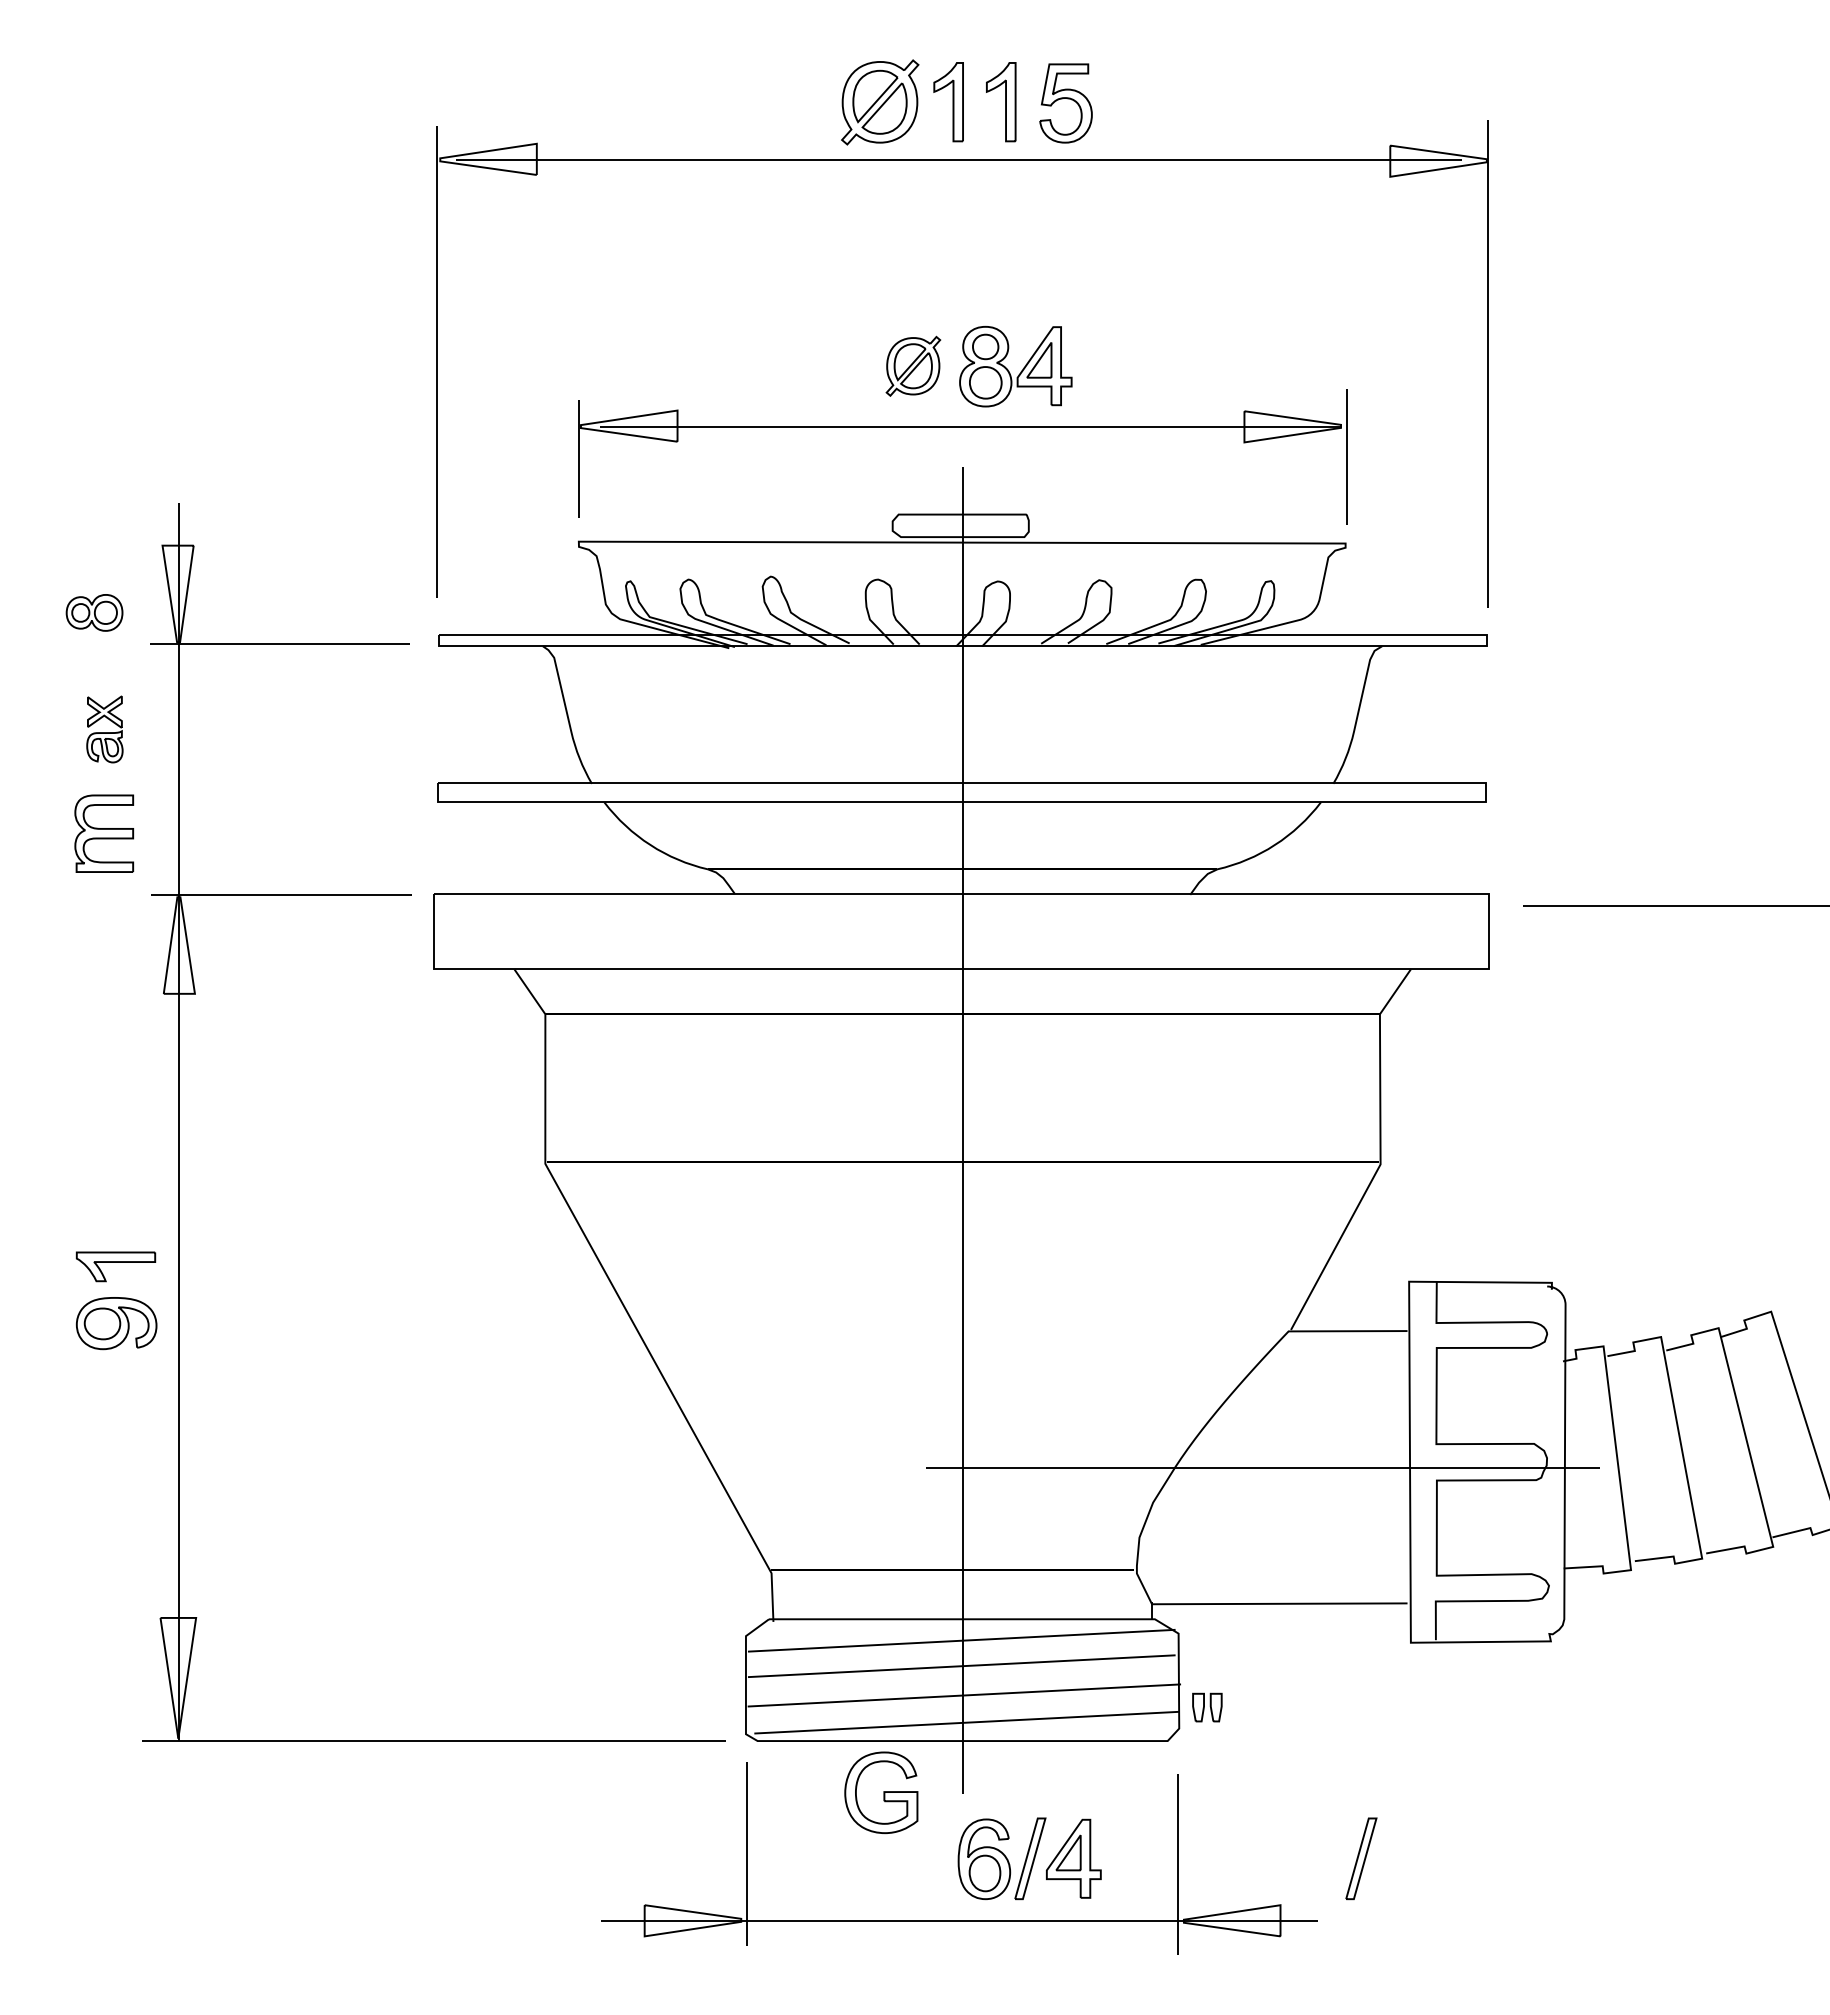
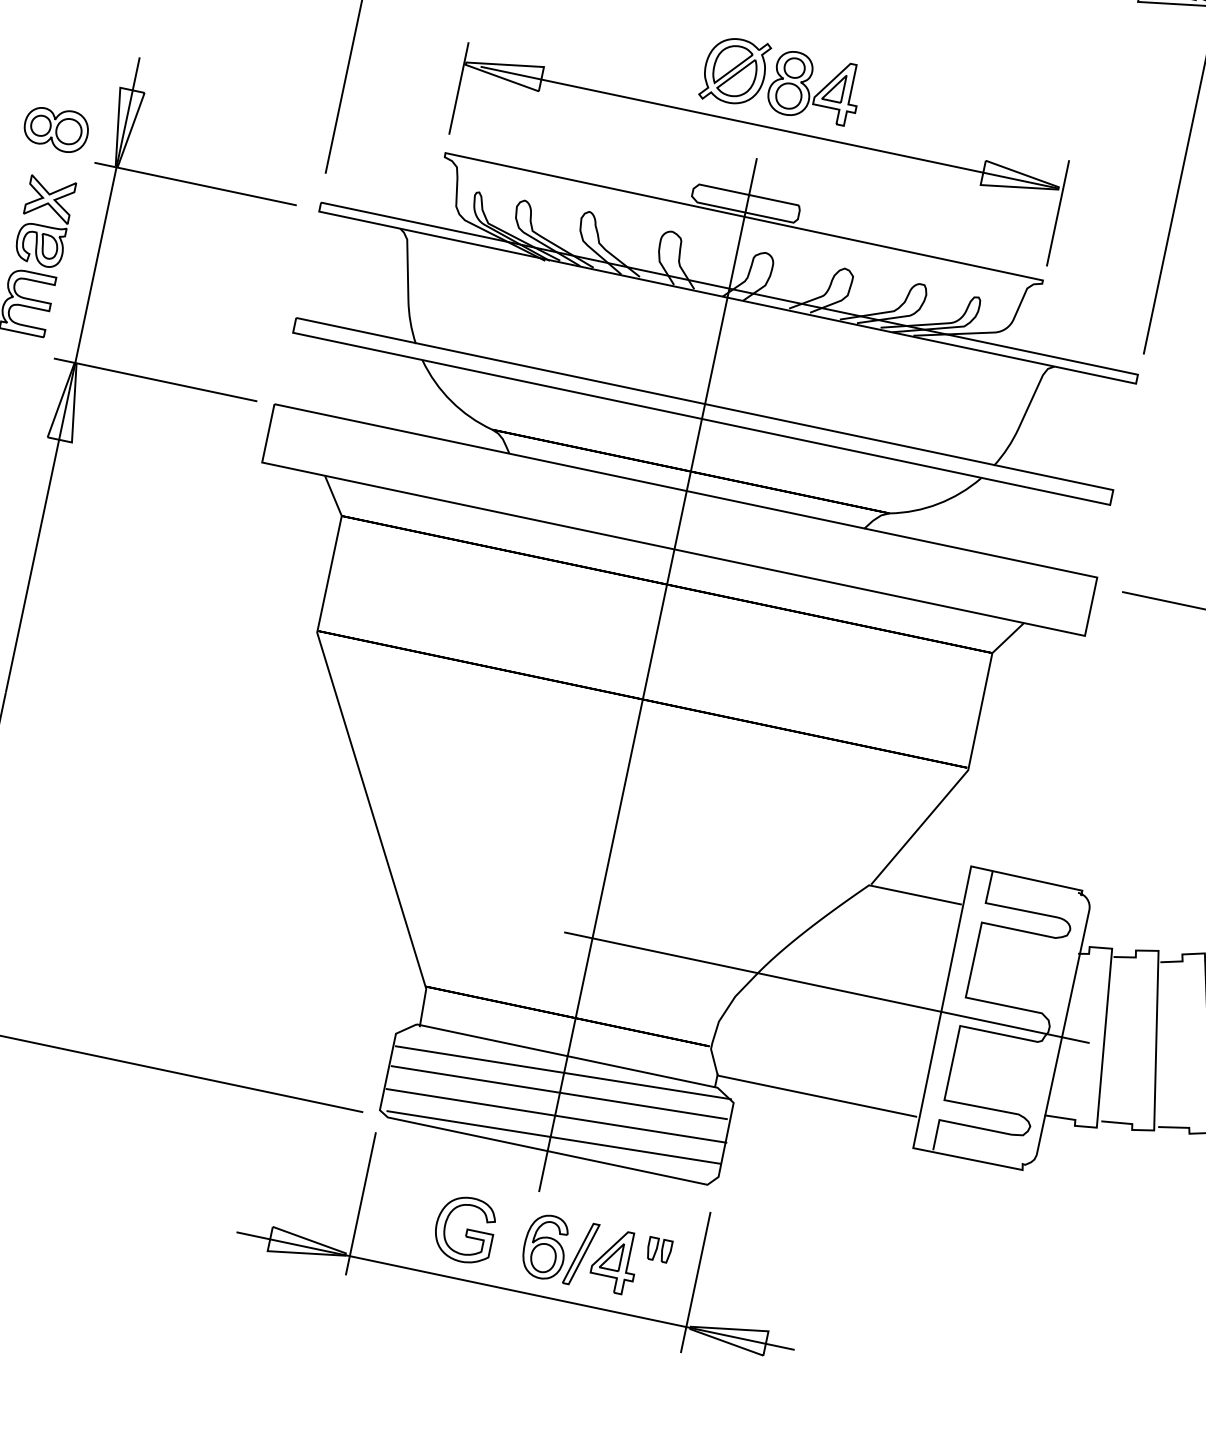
part: (913, 366) -> (735, 71), size x1.43
part: (94, 612) -> (56, 128), size x1.43
part: (104, 729) -> (44, 221), size x1.67
part: (1207, 1707) -> (659, 1249), moved
part: (881, 1792) -> (465, 1229), moved
part: (1361, 1858) -> (839, 1308), removed

